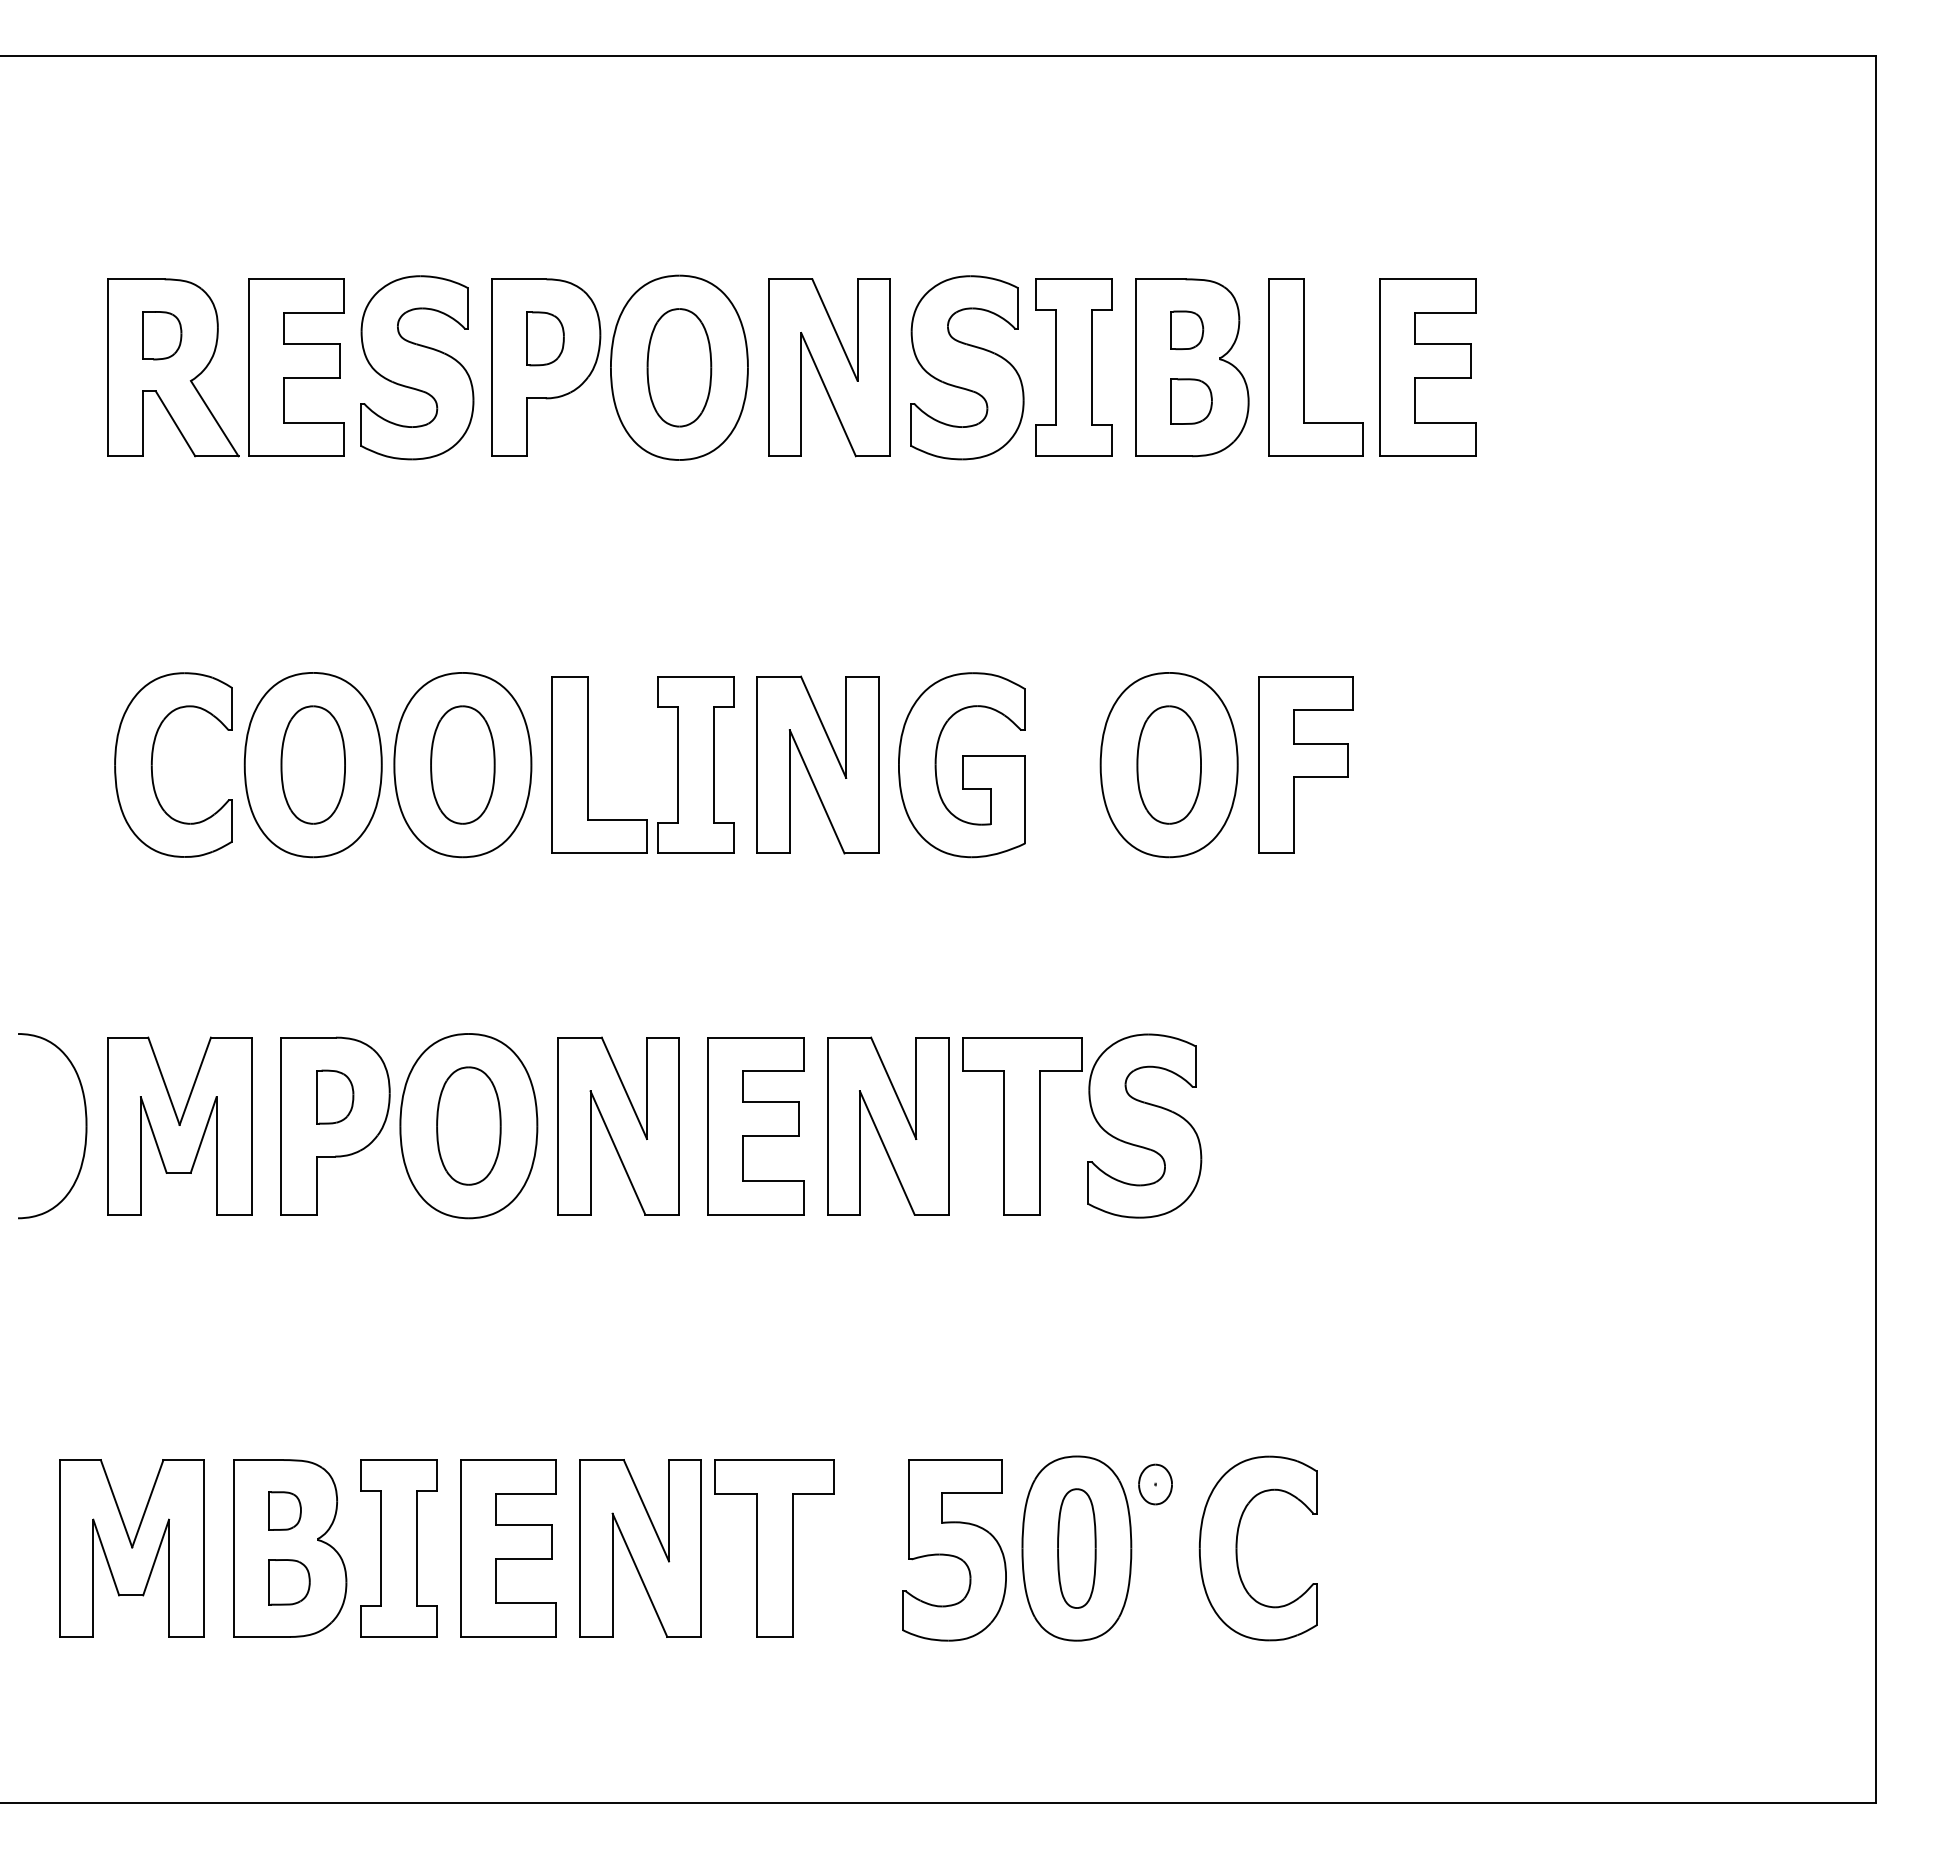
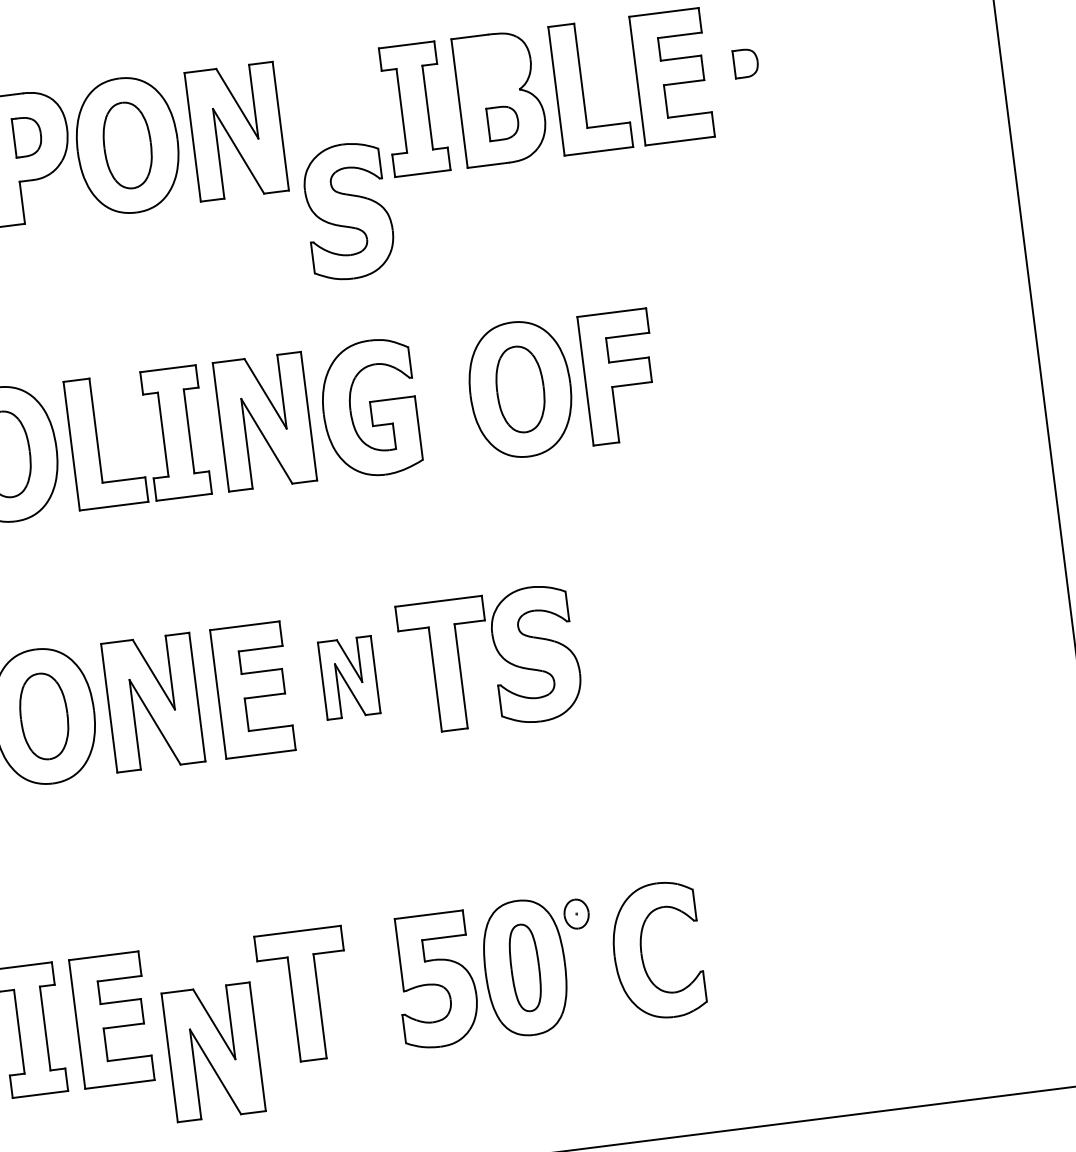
part: (1187, 330) -> (746, 63), moved
part: (967, 367) -> (348, 211), moved
part: (888, 1125) -> (349, 677), size x0.6
part: (640, 1548) -> (213, 1052), moved

